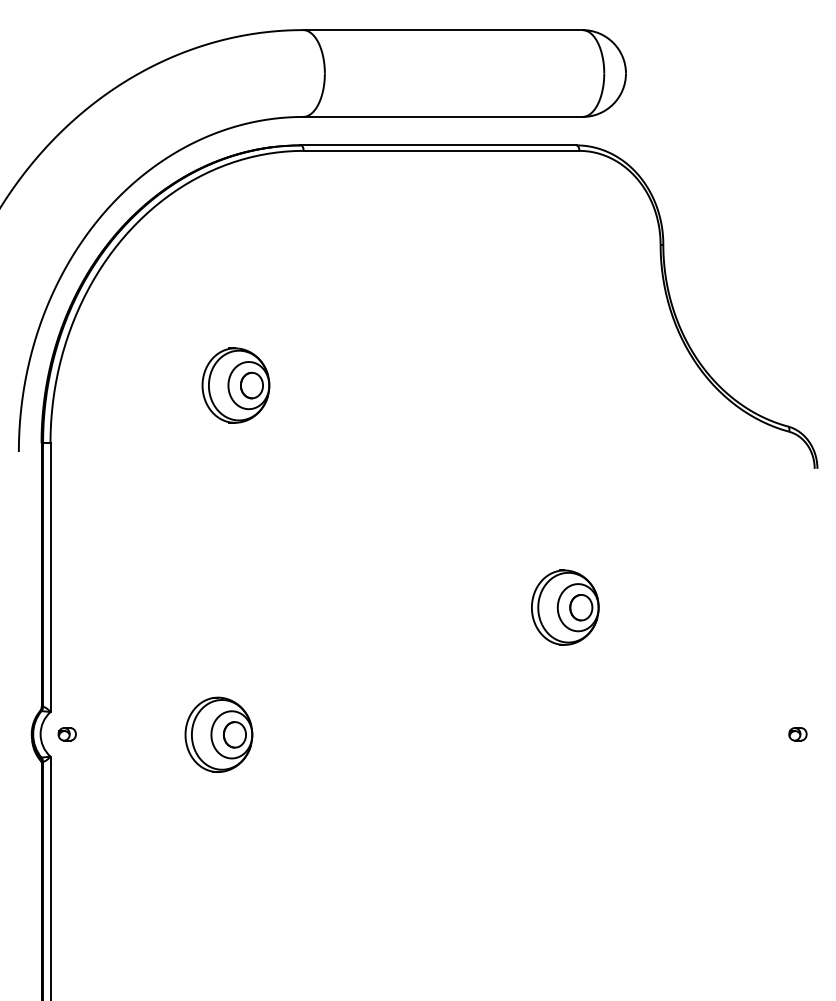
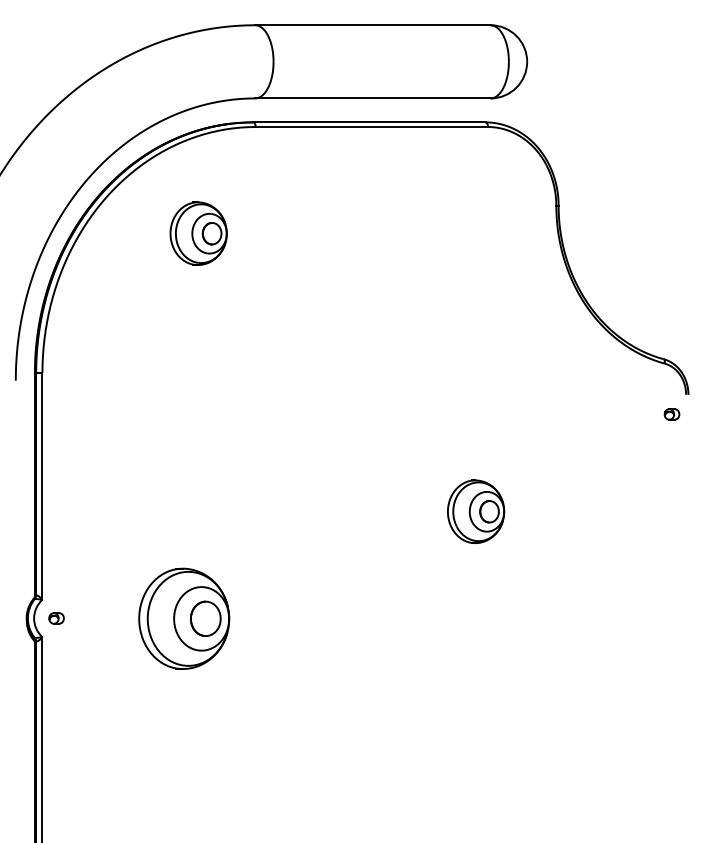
part: (235, 385) -> (198, 233), moved
part: (219, 734) -> (184, 618), size x1.6
part: (797, 734) -> (671, 414), moved

